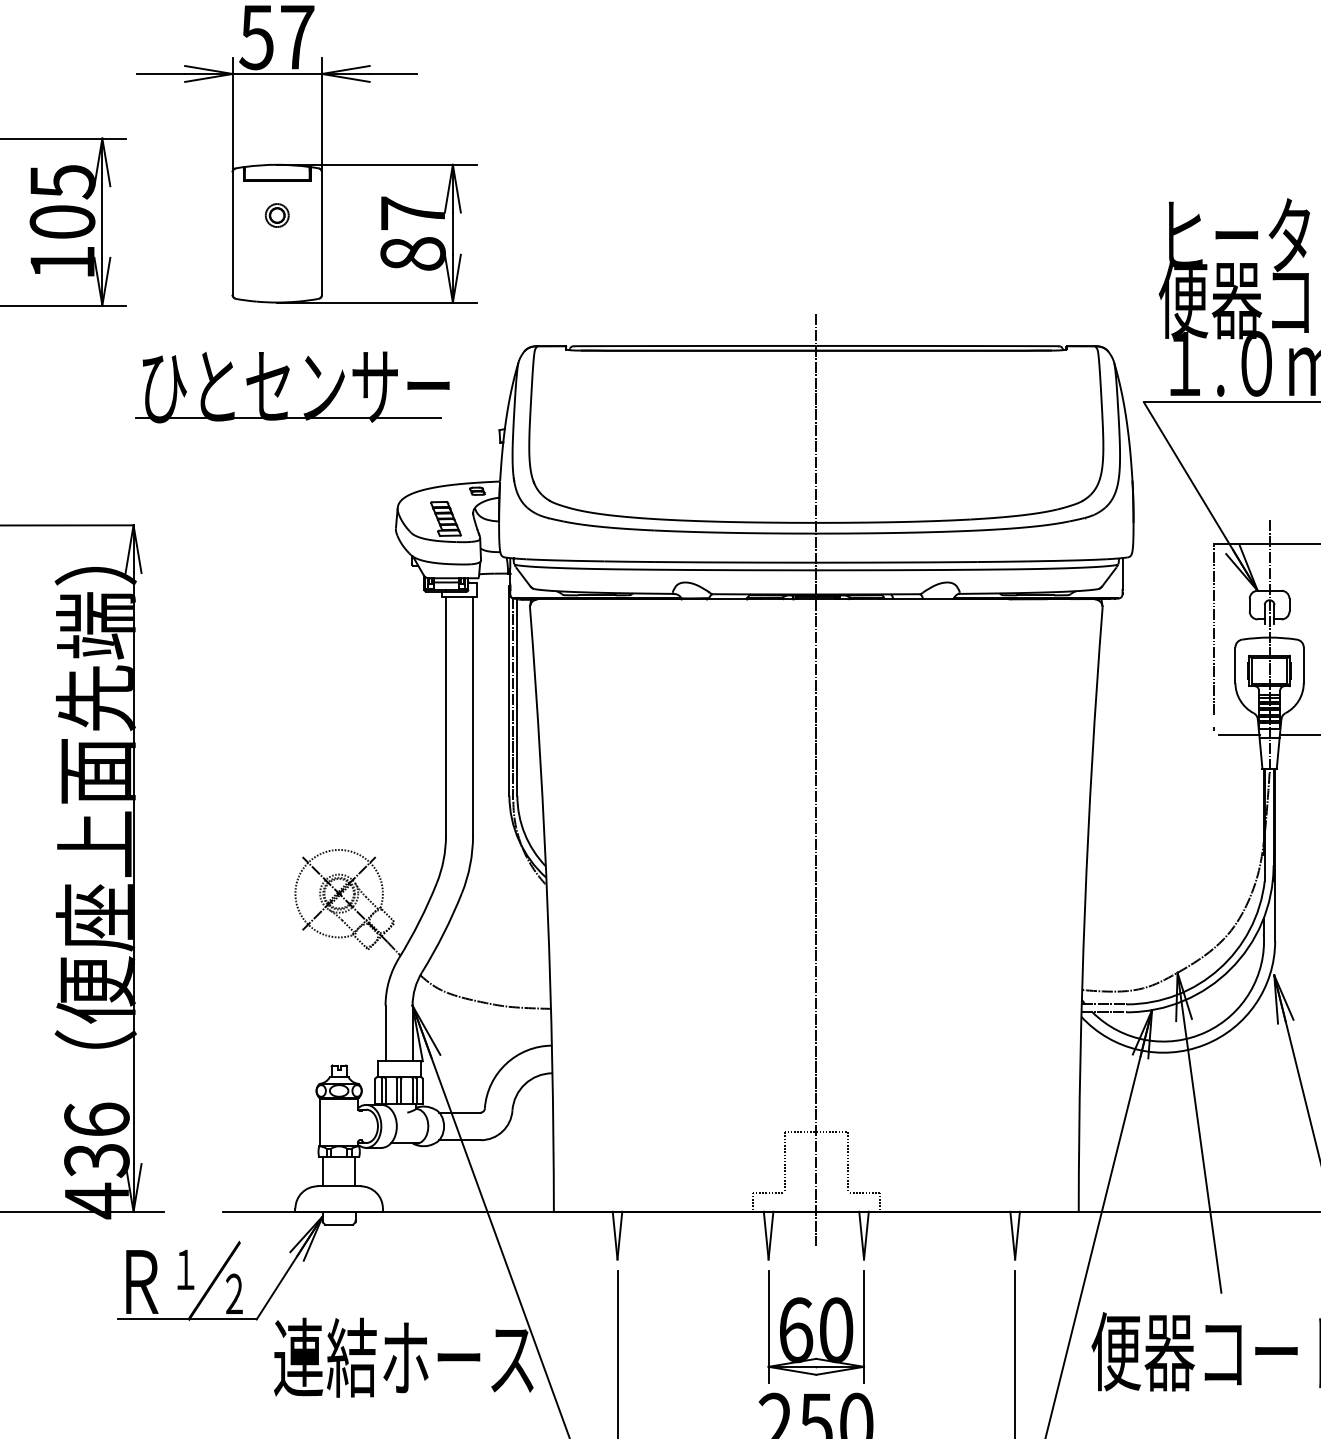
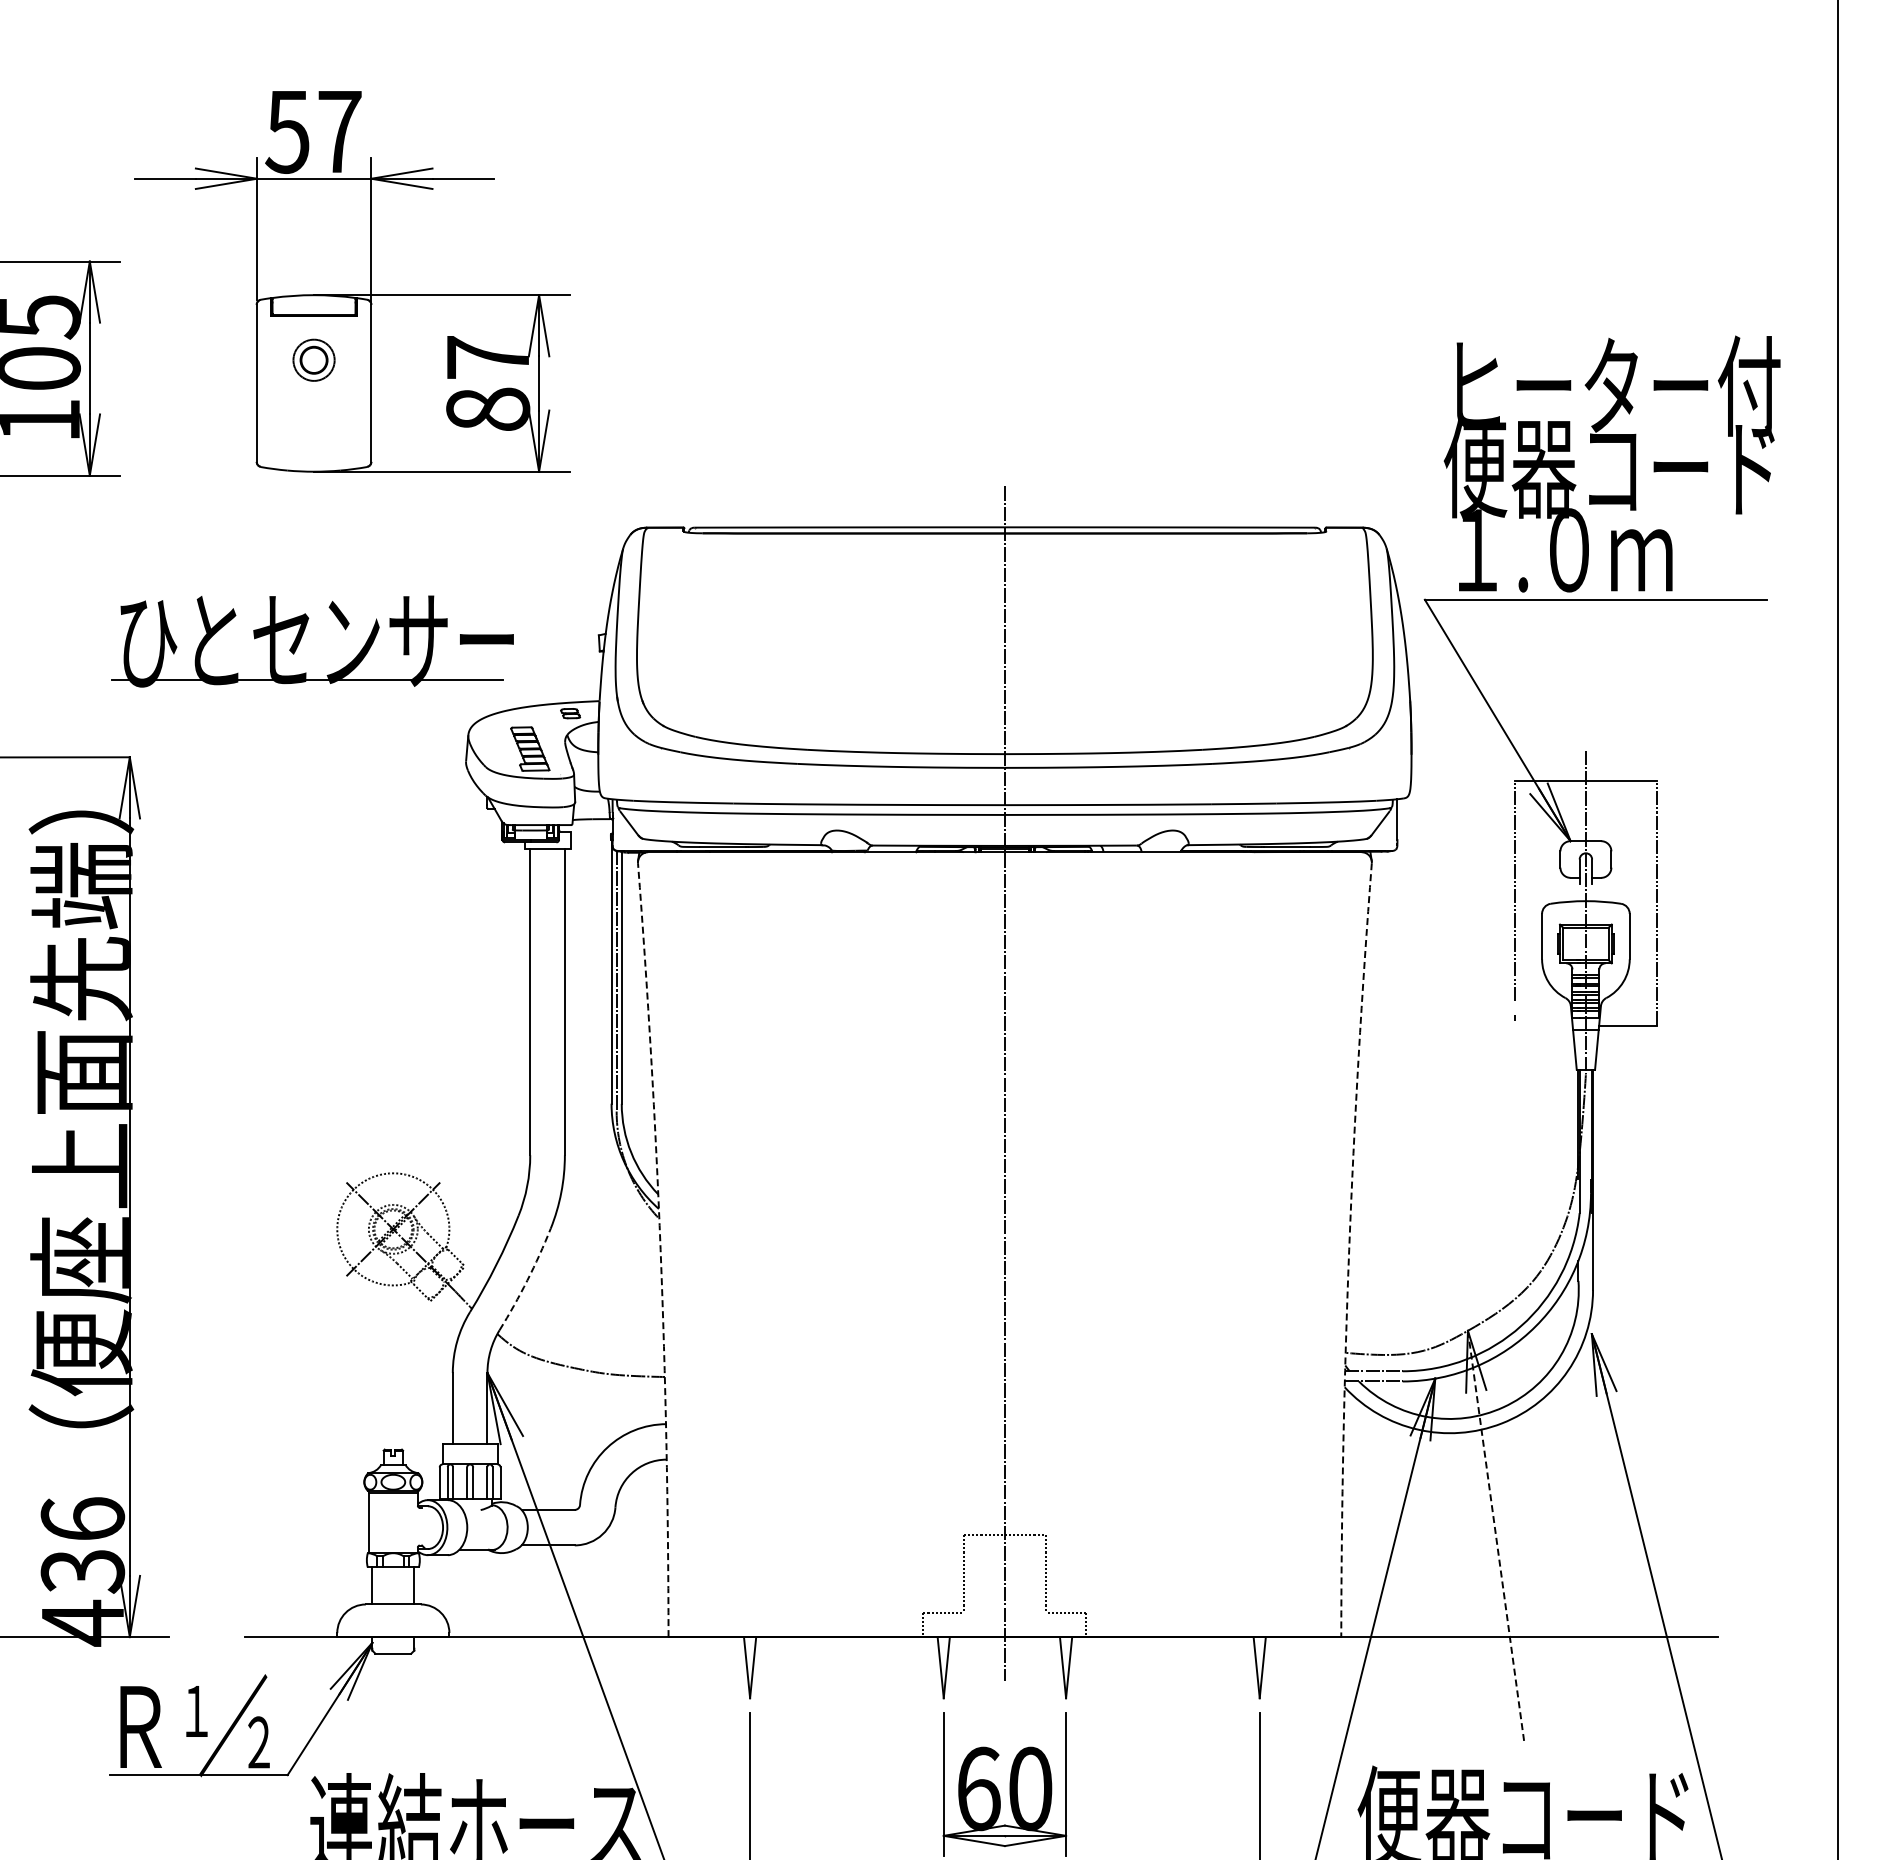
part: (276, 214) -> (313, 359), size x1.4
part: (284, 383) -> (302, 636), moved
line: (1239, 734) -> (1547, 1025), removed
arc: (547, 909) -> (660, 1249), solid -> dashed
arc: (1085, 909) -> (1349, 1249), solid -> dashed
arc: (443, 933) -> (527, 1280), solid -> dashed
line: (1199, 1132) -> (1496, 1535), solid -> dashed

